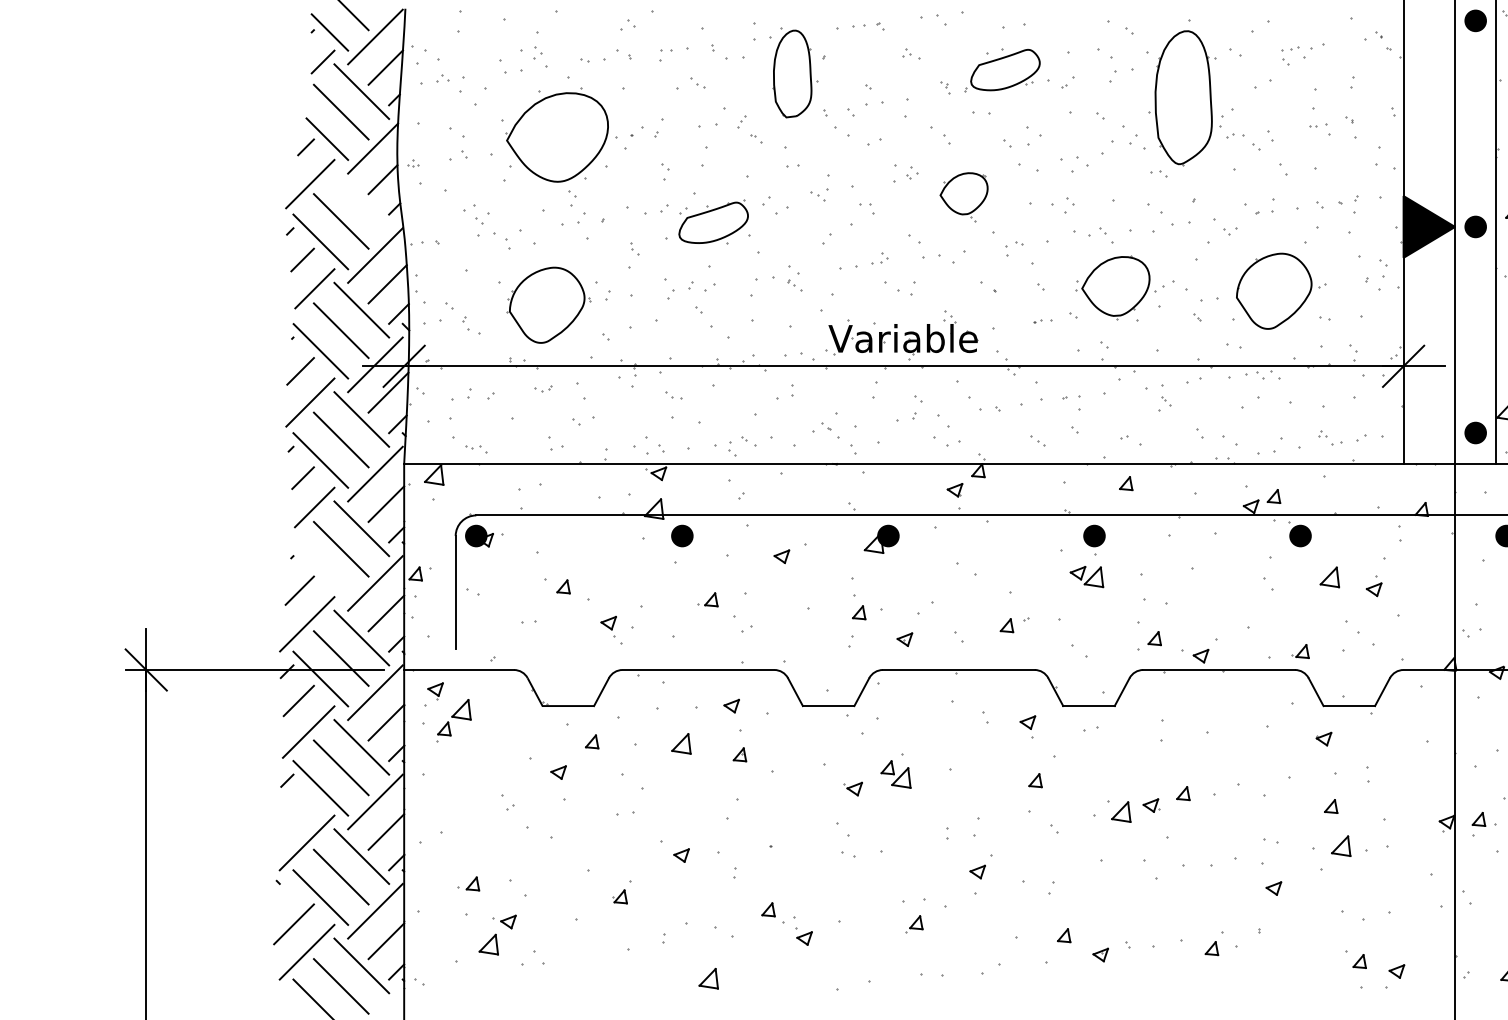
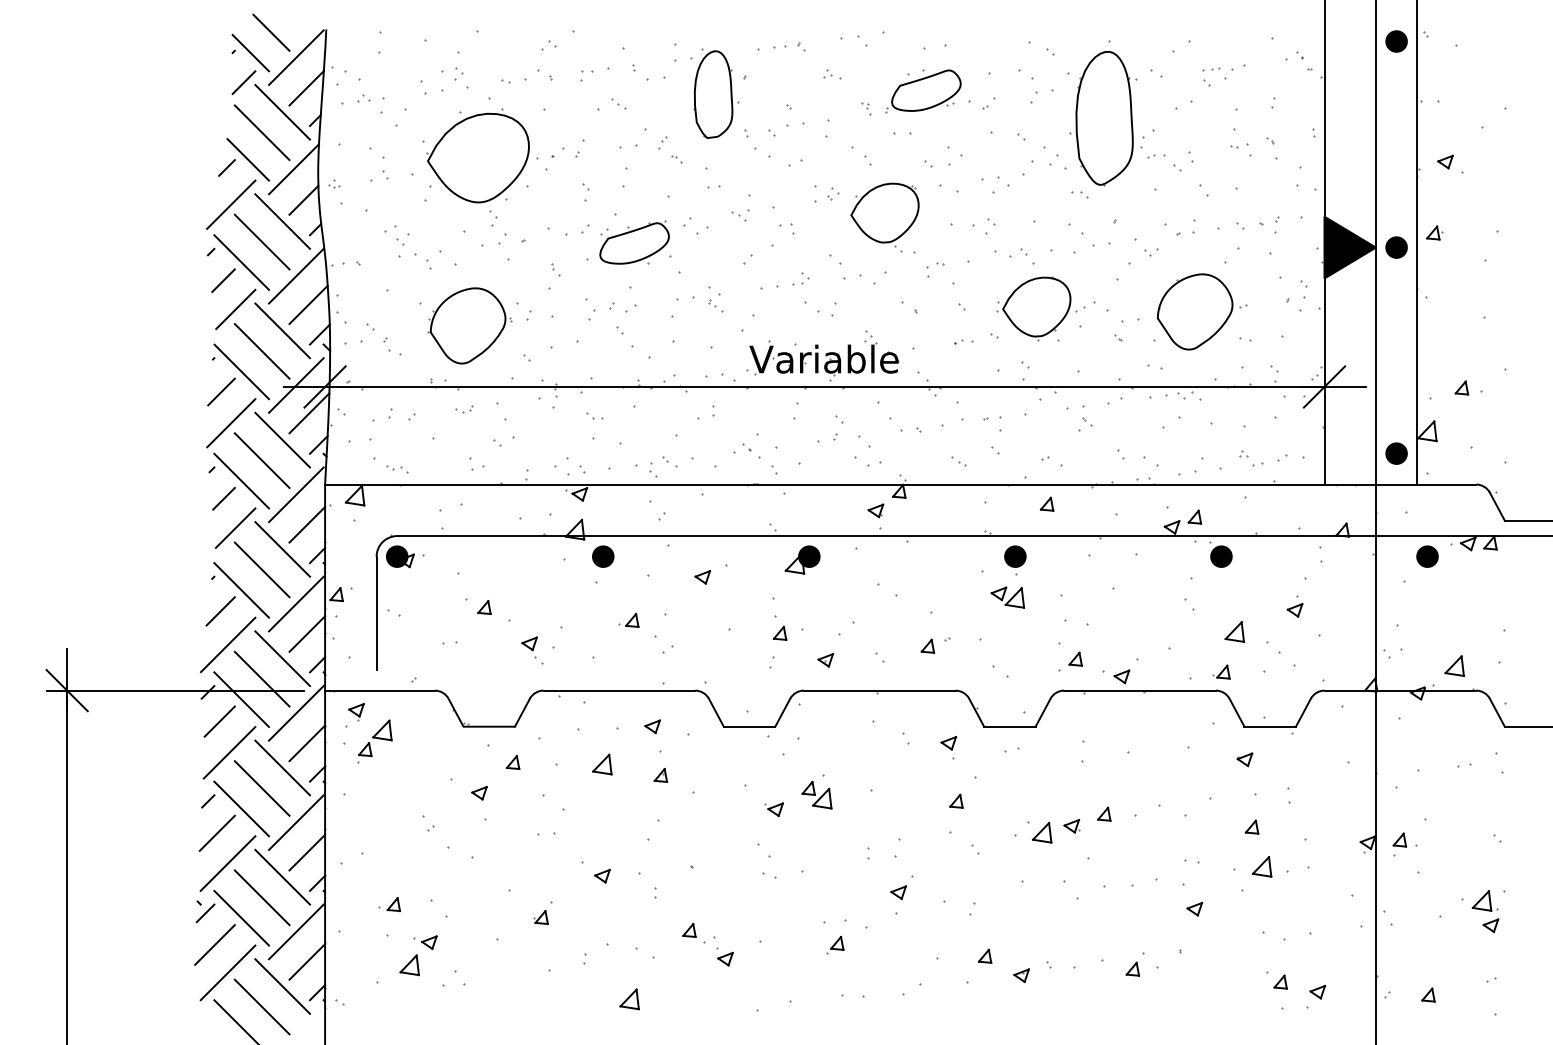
part: (963, 196) -> (884, 217), size x1.43
line: (361, 200) -> (282, 221), added
line: (320, 569) -> (241, 590), added
part: (1329, 576) -> (1234, 631), moved
line: (295, 811) -> (216, 832), added
line: (284, 892) -> (205, 913), added

